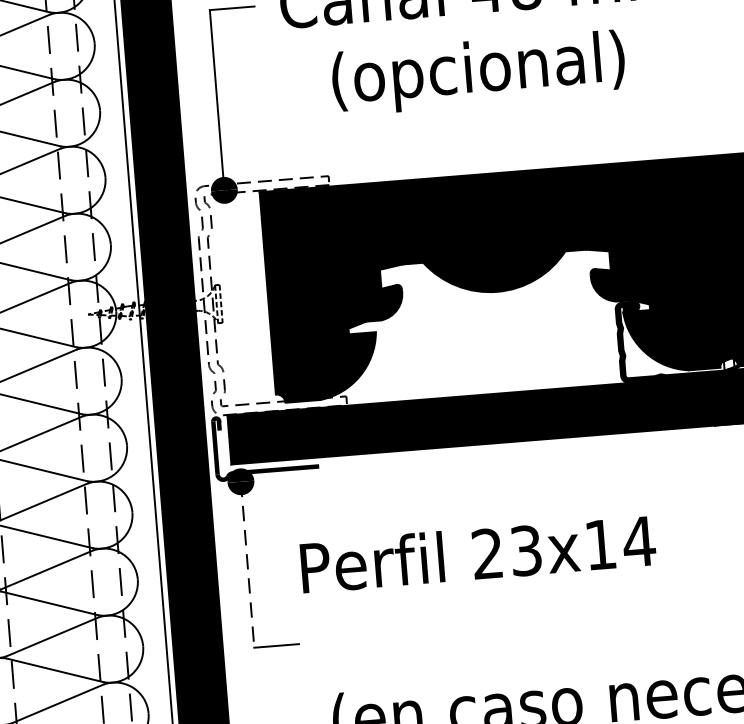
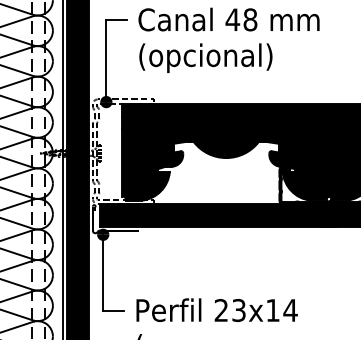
text: (477, 73) -> (205, 58), moved
text: (476, 554) -> (216, 310), moved
line: (248, 564) -> (103, 272), dashed -> solid

